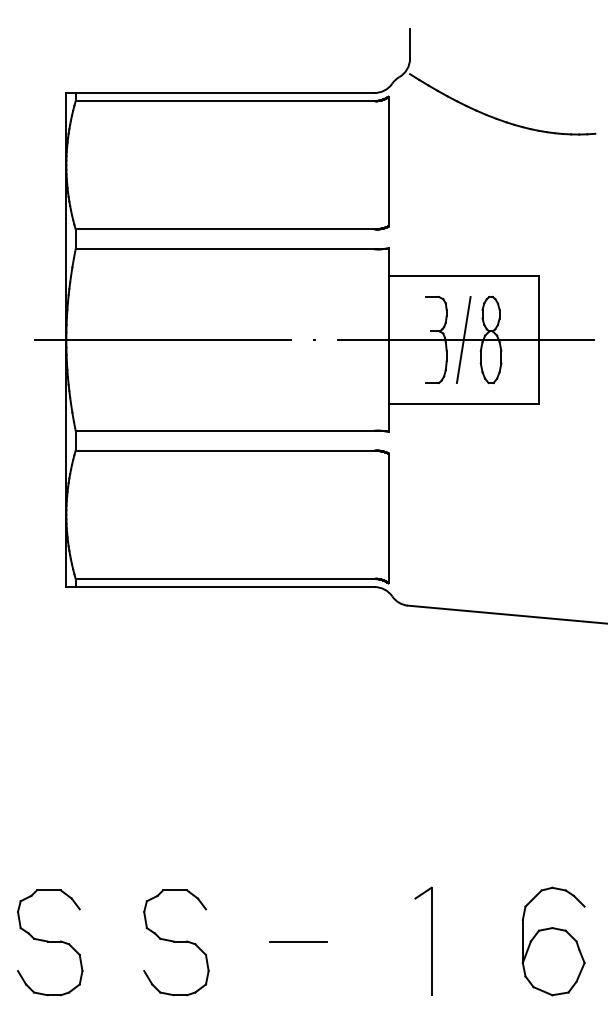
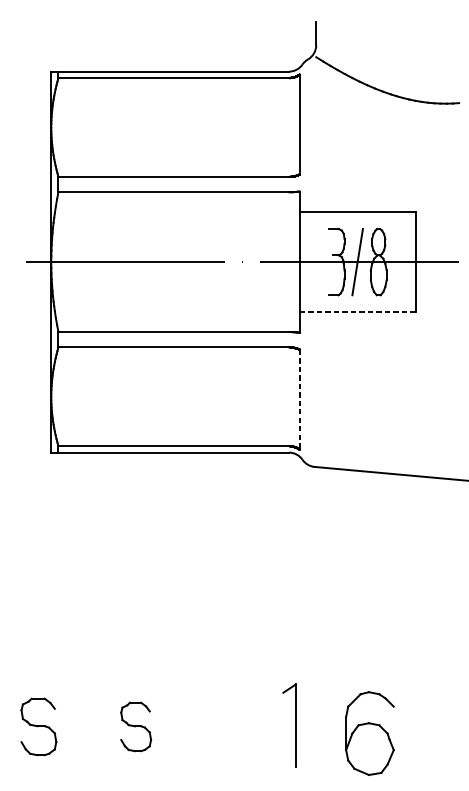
line: (463, 404) -> (357, 311), solid -> dashed
line: (388, 518) -> (299, 399), solid -> dashed
part: (431, 940) -> (295, 725), moved
line: (298, 941) -> (230, 725), removed
part: (553, 941) -> (369, 733), moved
part: (50, 942) -> (39, 726), size x0.7
part: (176, 942) -> (136, 726), size x0.6

